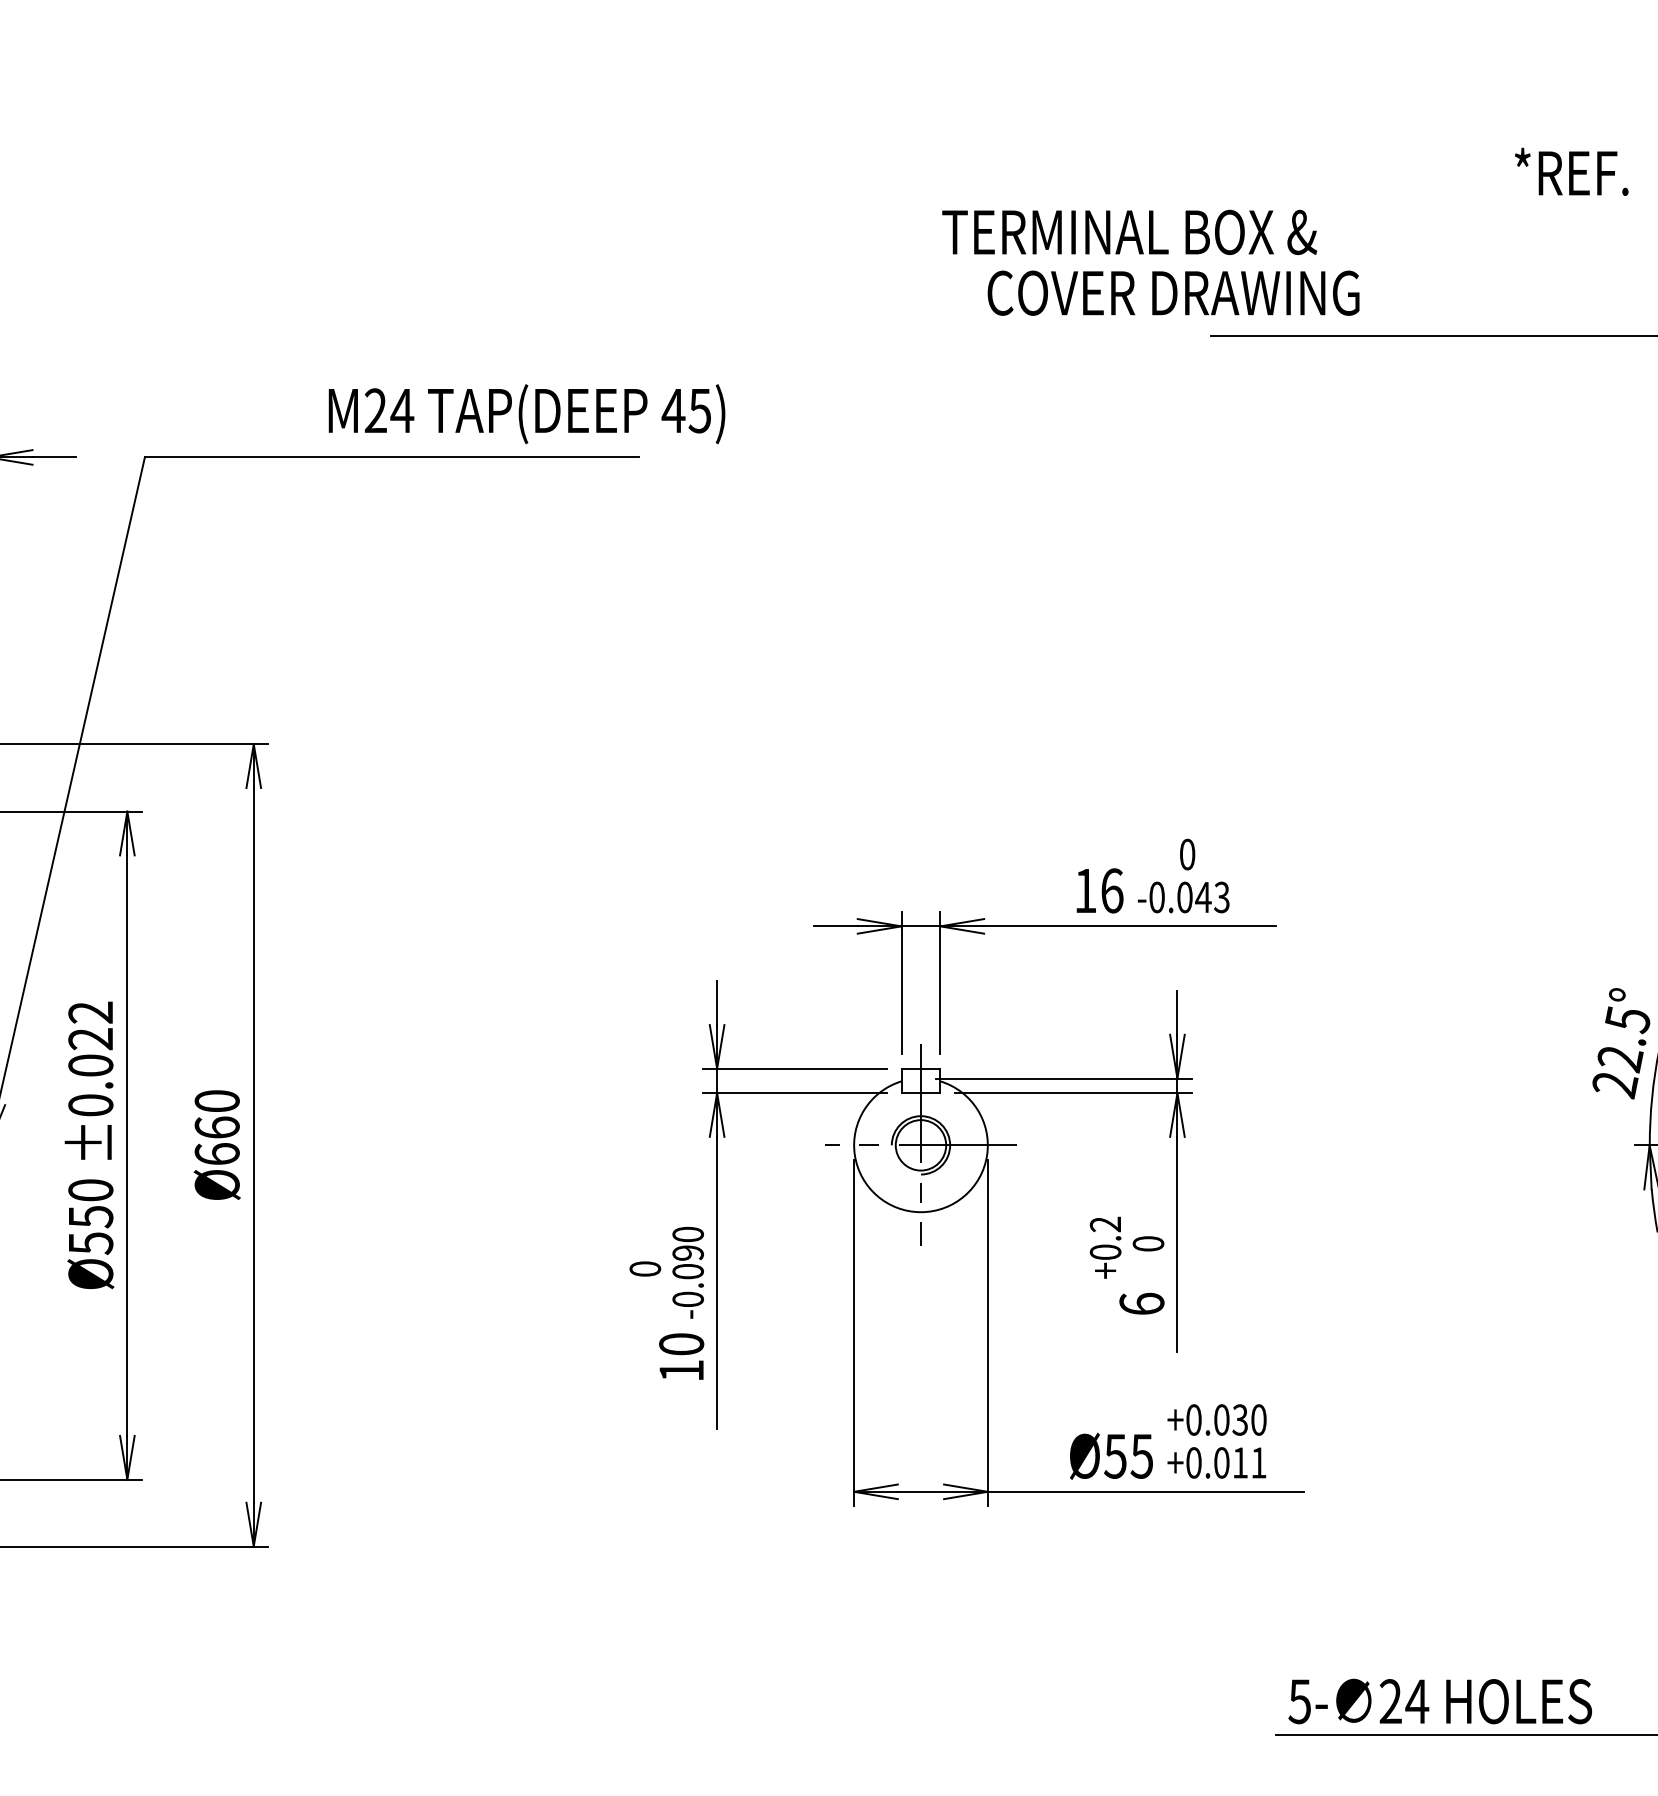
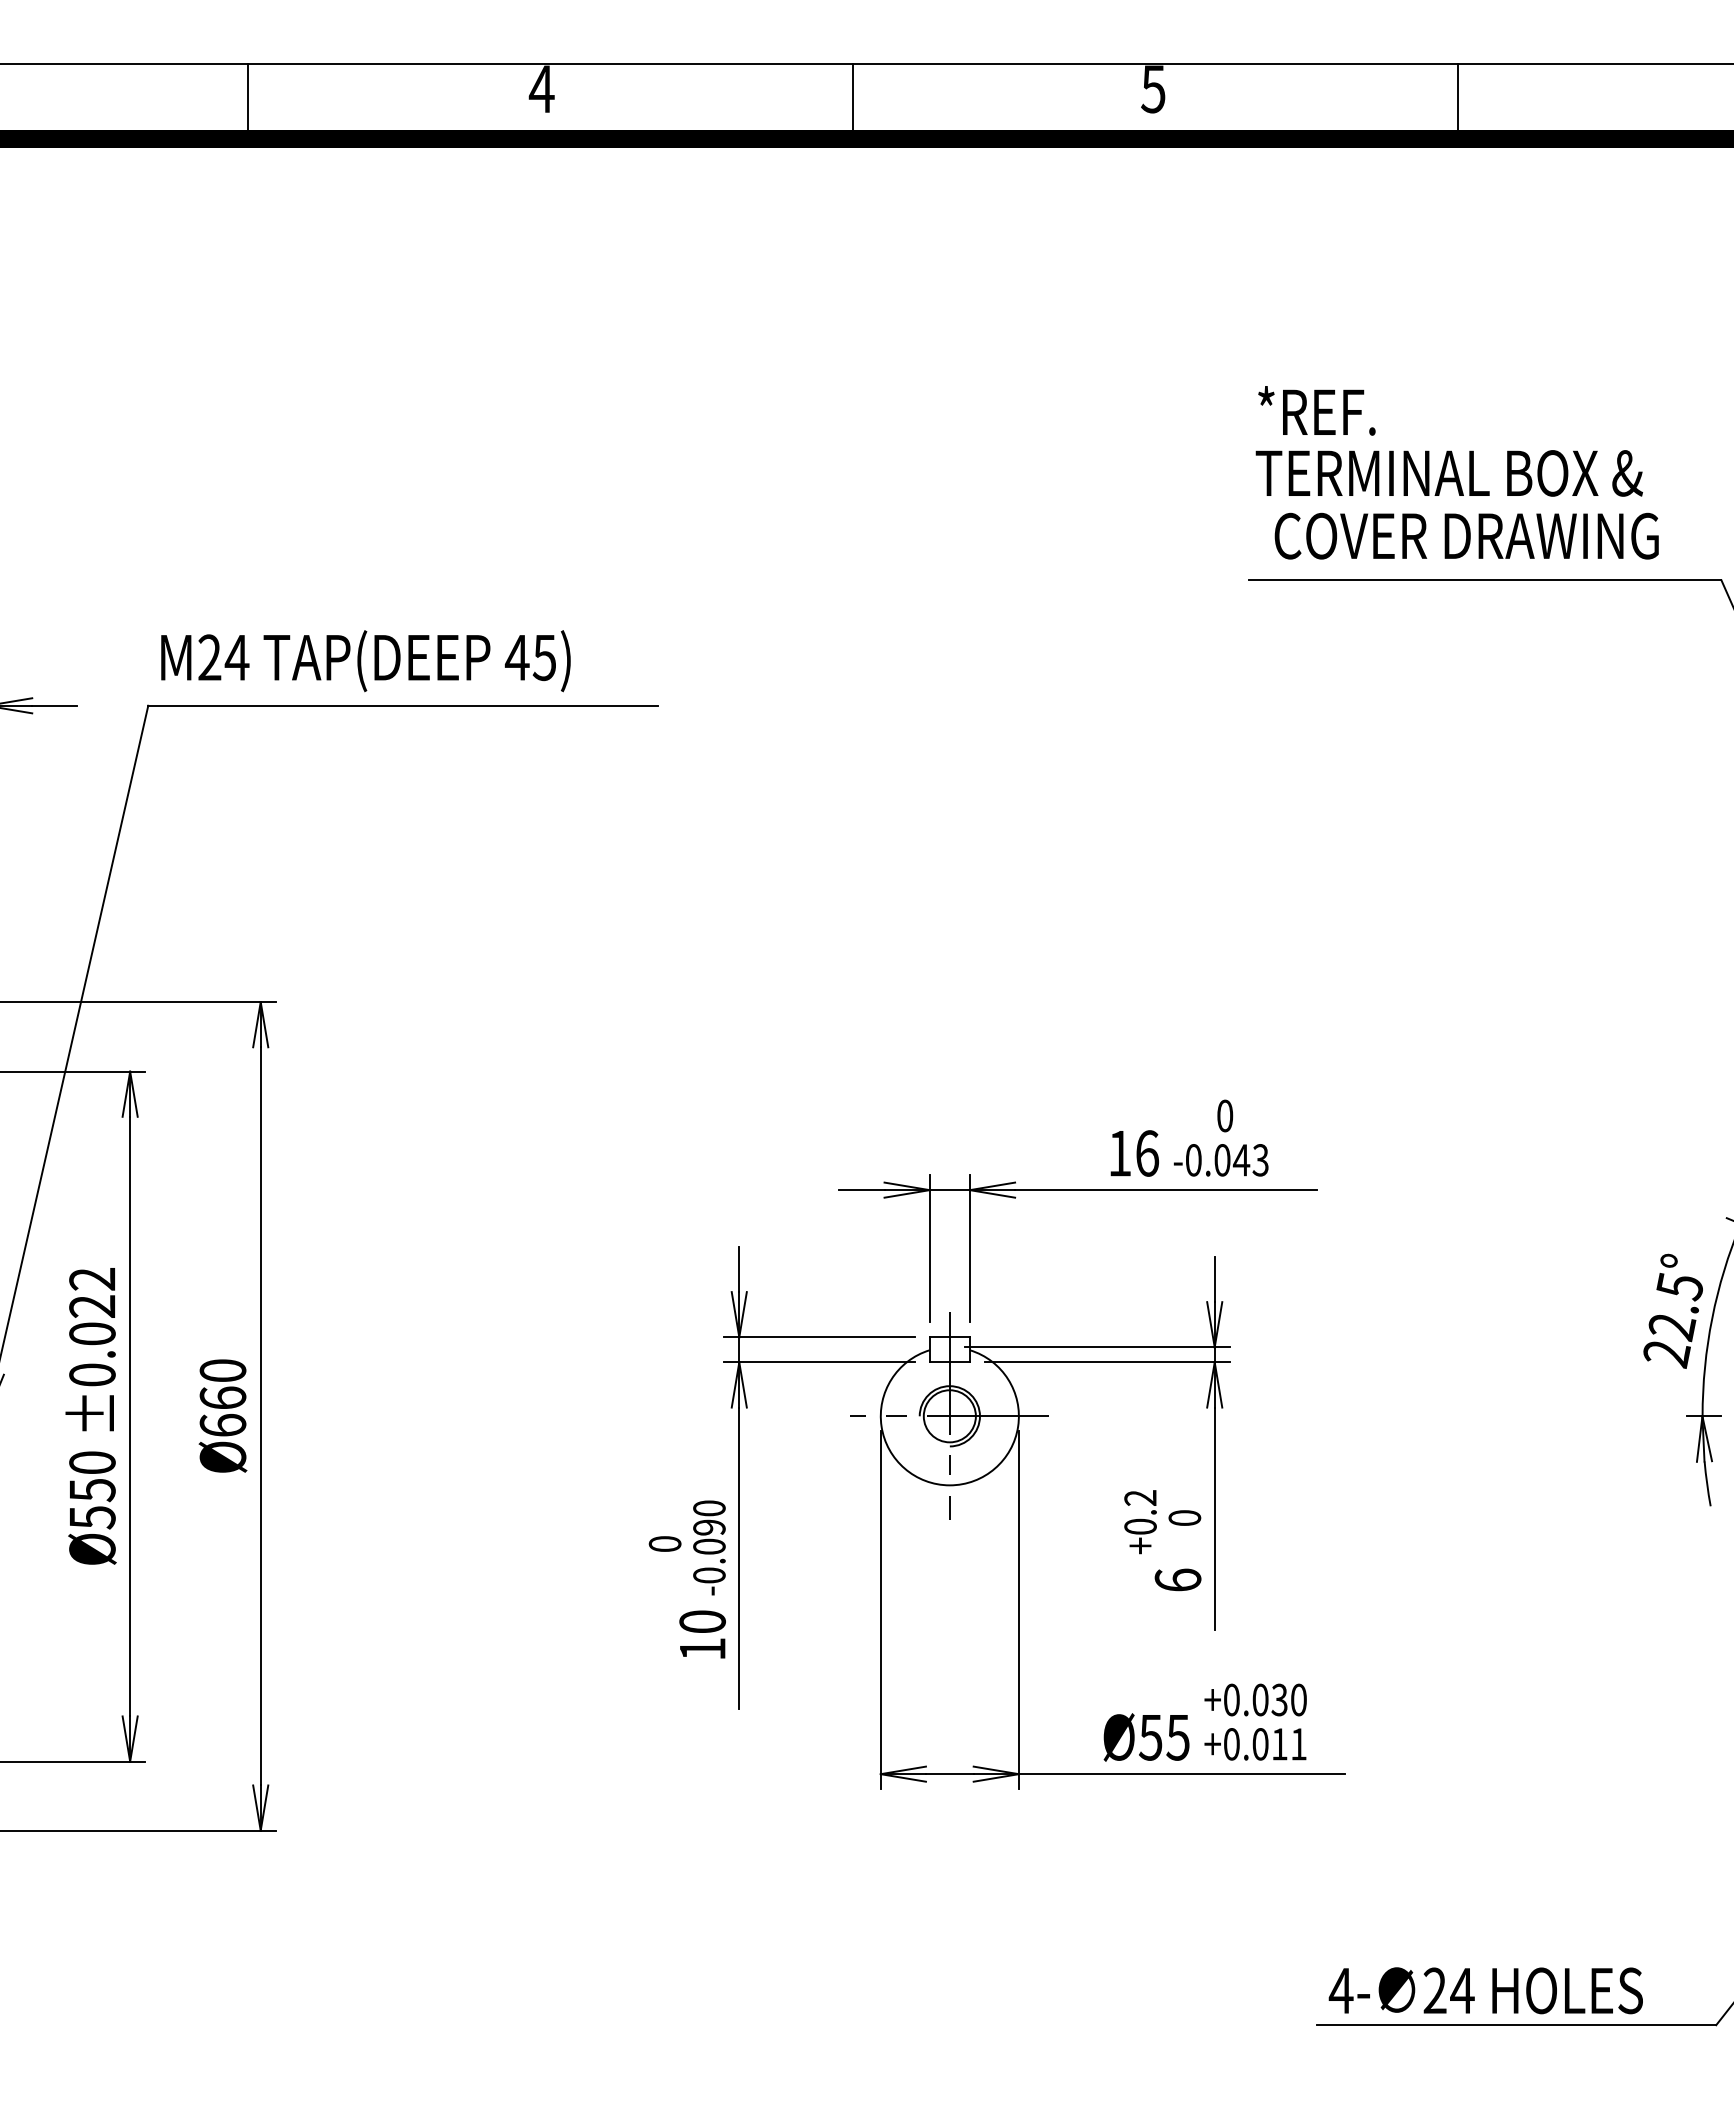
text: (1571, 171) -> (1316, 410), moved
text: (1128, 232) -> (1448, 473), moved
text: (1173, 292) -> (1466, 535), moved
text: (526, 414) -> (365, 661), moved
text: (1299, 1702) -> (1340, 1991), 5- -> 4-

